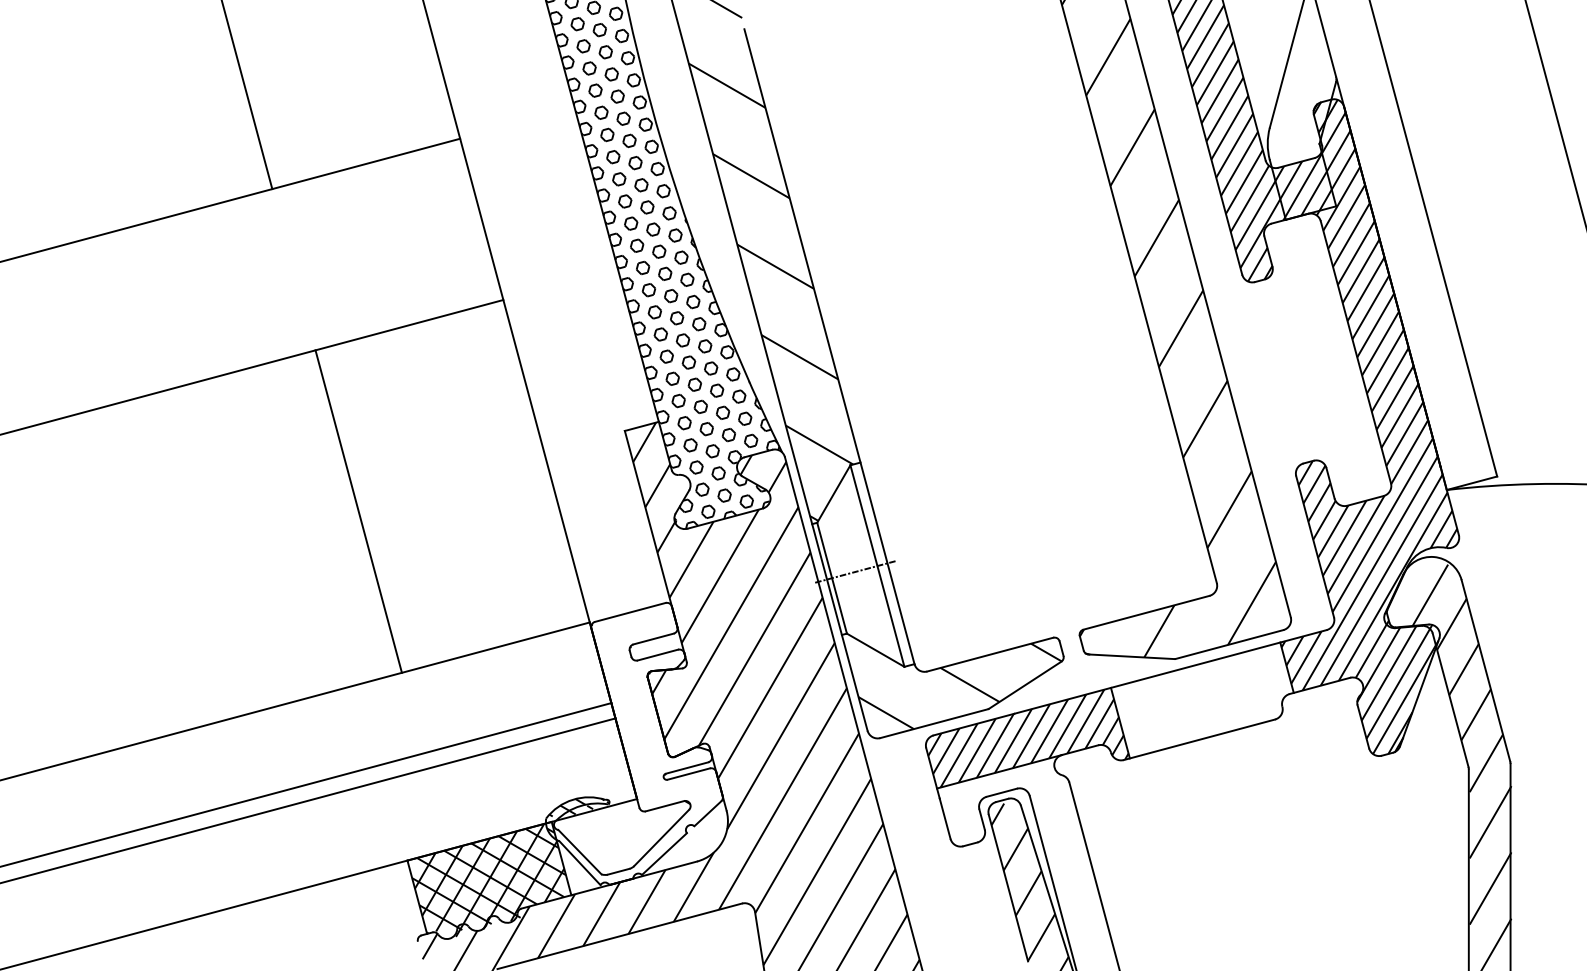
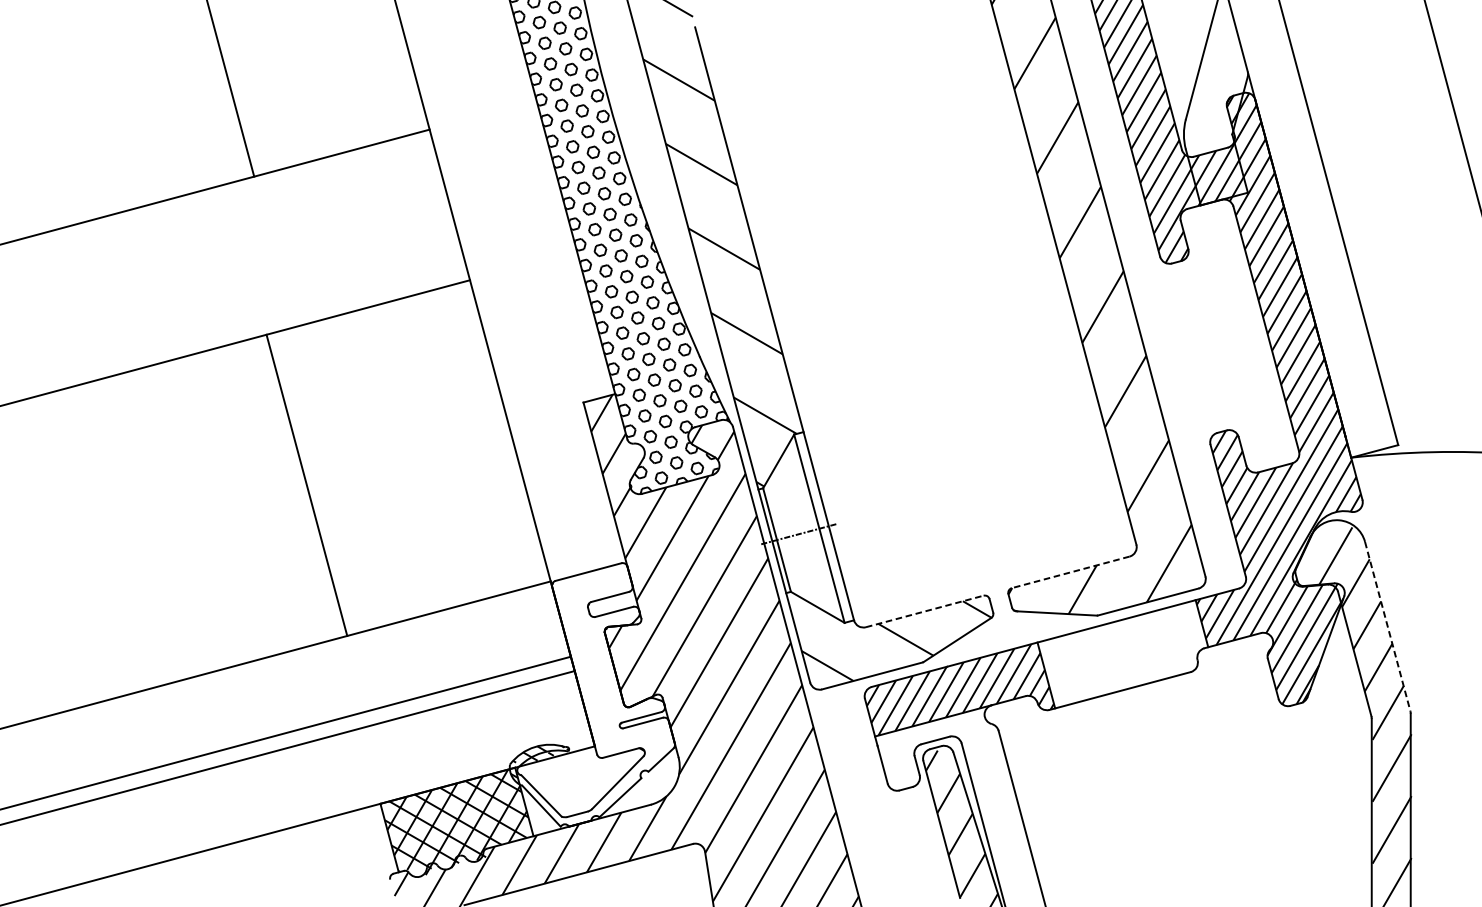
line: (358, 511) -> (306, 485), moved
line: (1146, 612) -> (1070, 572), solid -> dashed
line: (990, 654) -> (924, 611), solid -> dashed
line: (1485, 670) -> (1387, 626), solid -> dashed

